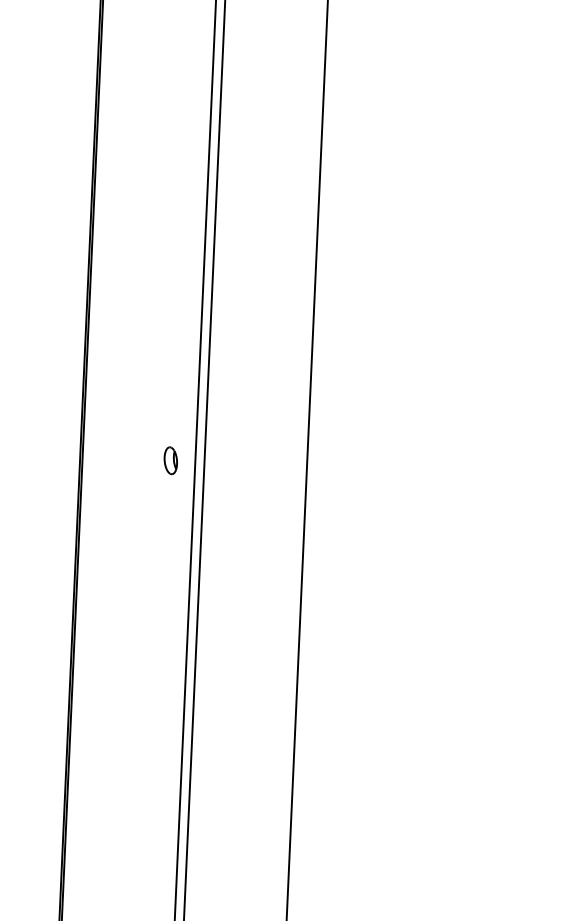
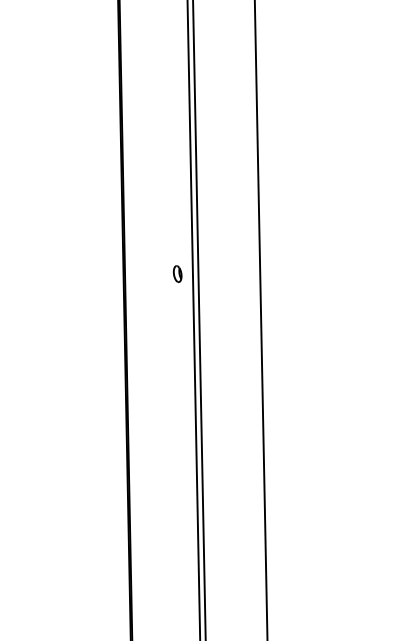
part: (170, 459) -> (177, 273), moved

